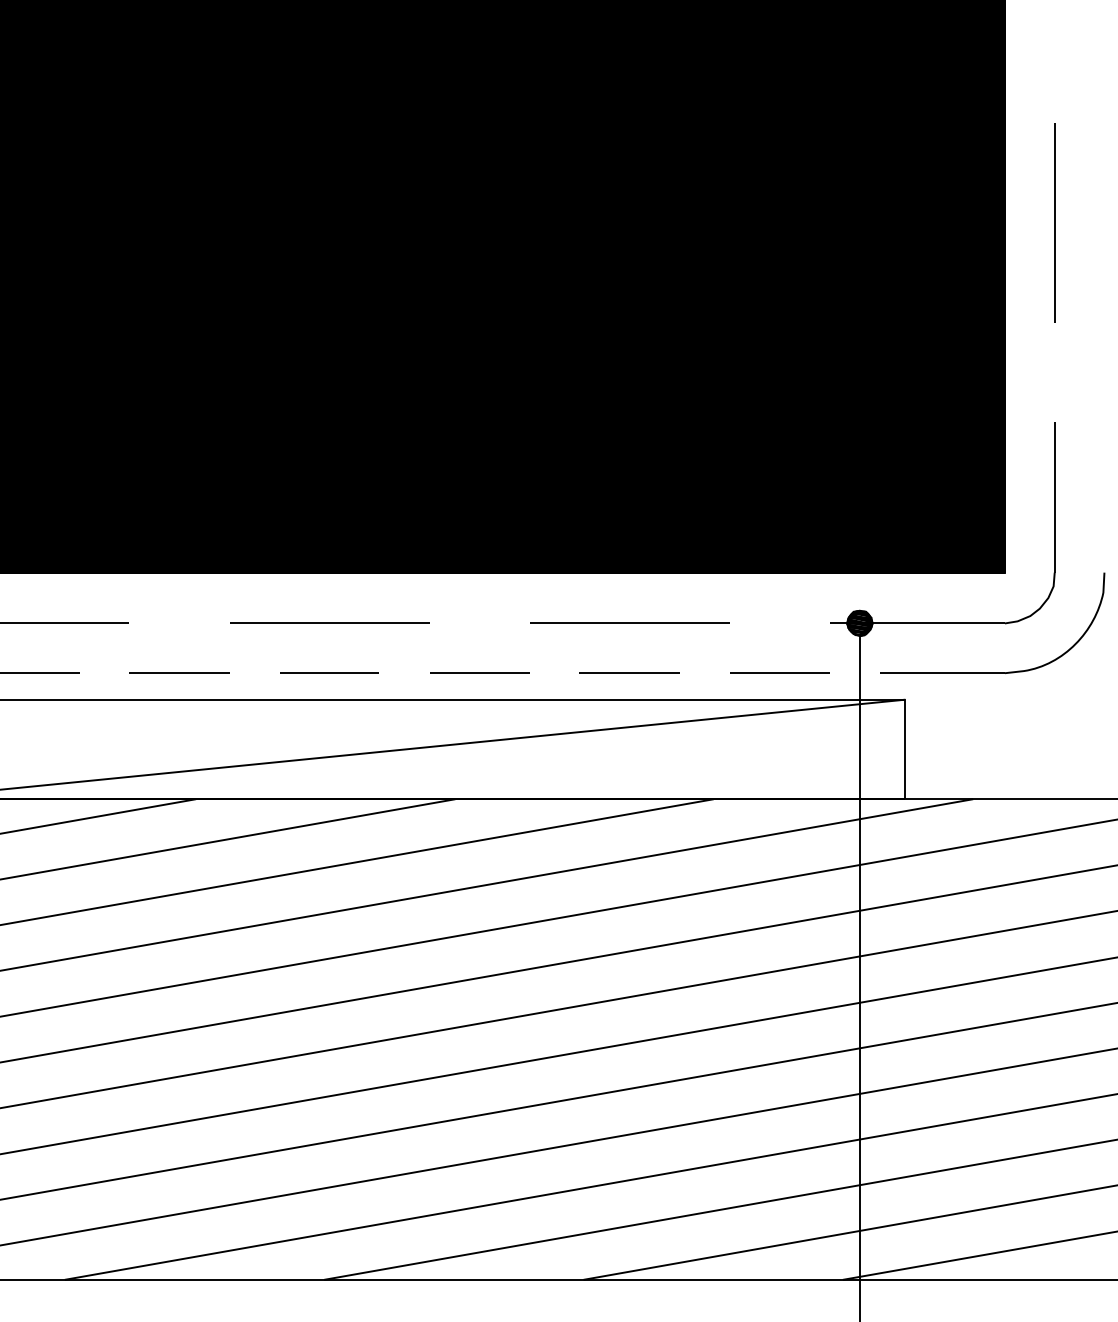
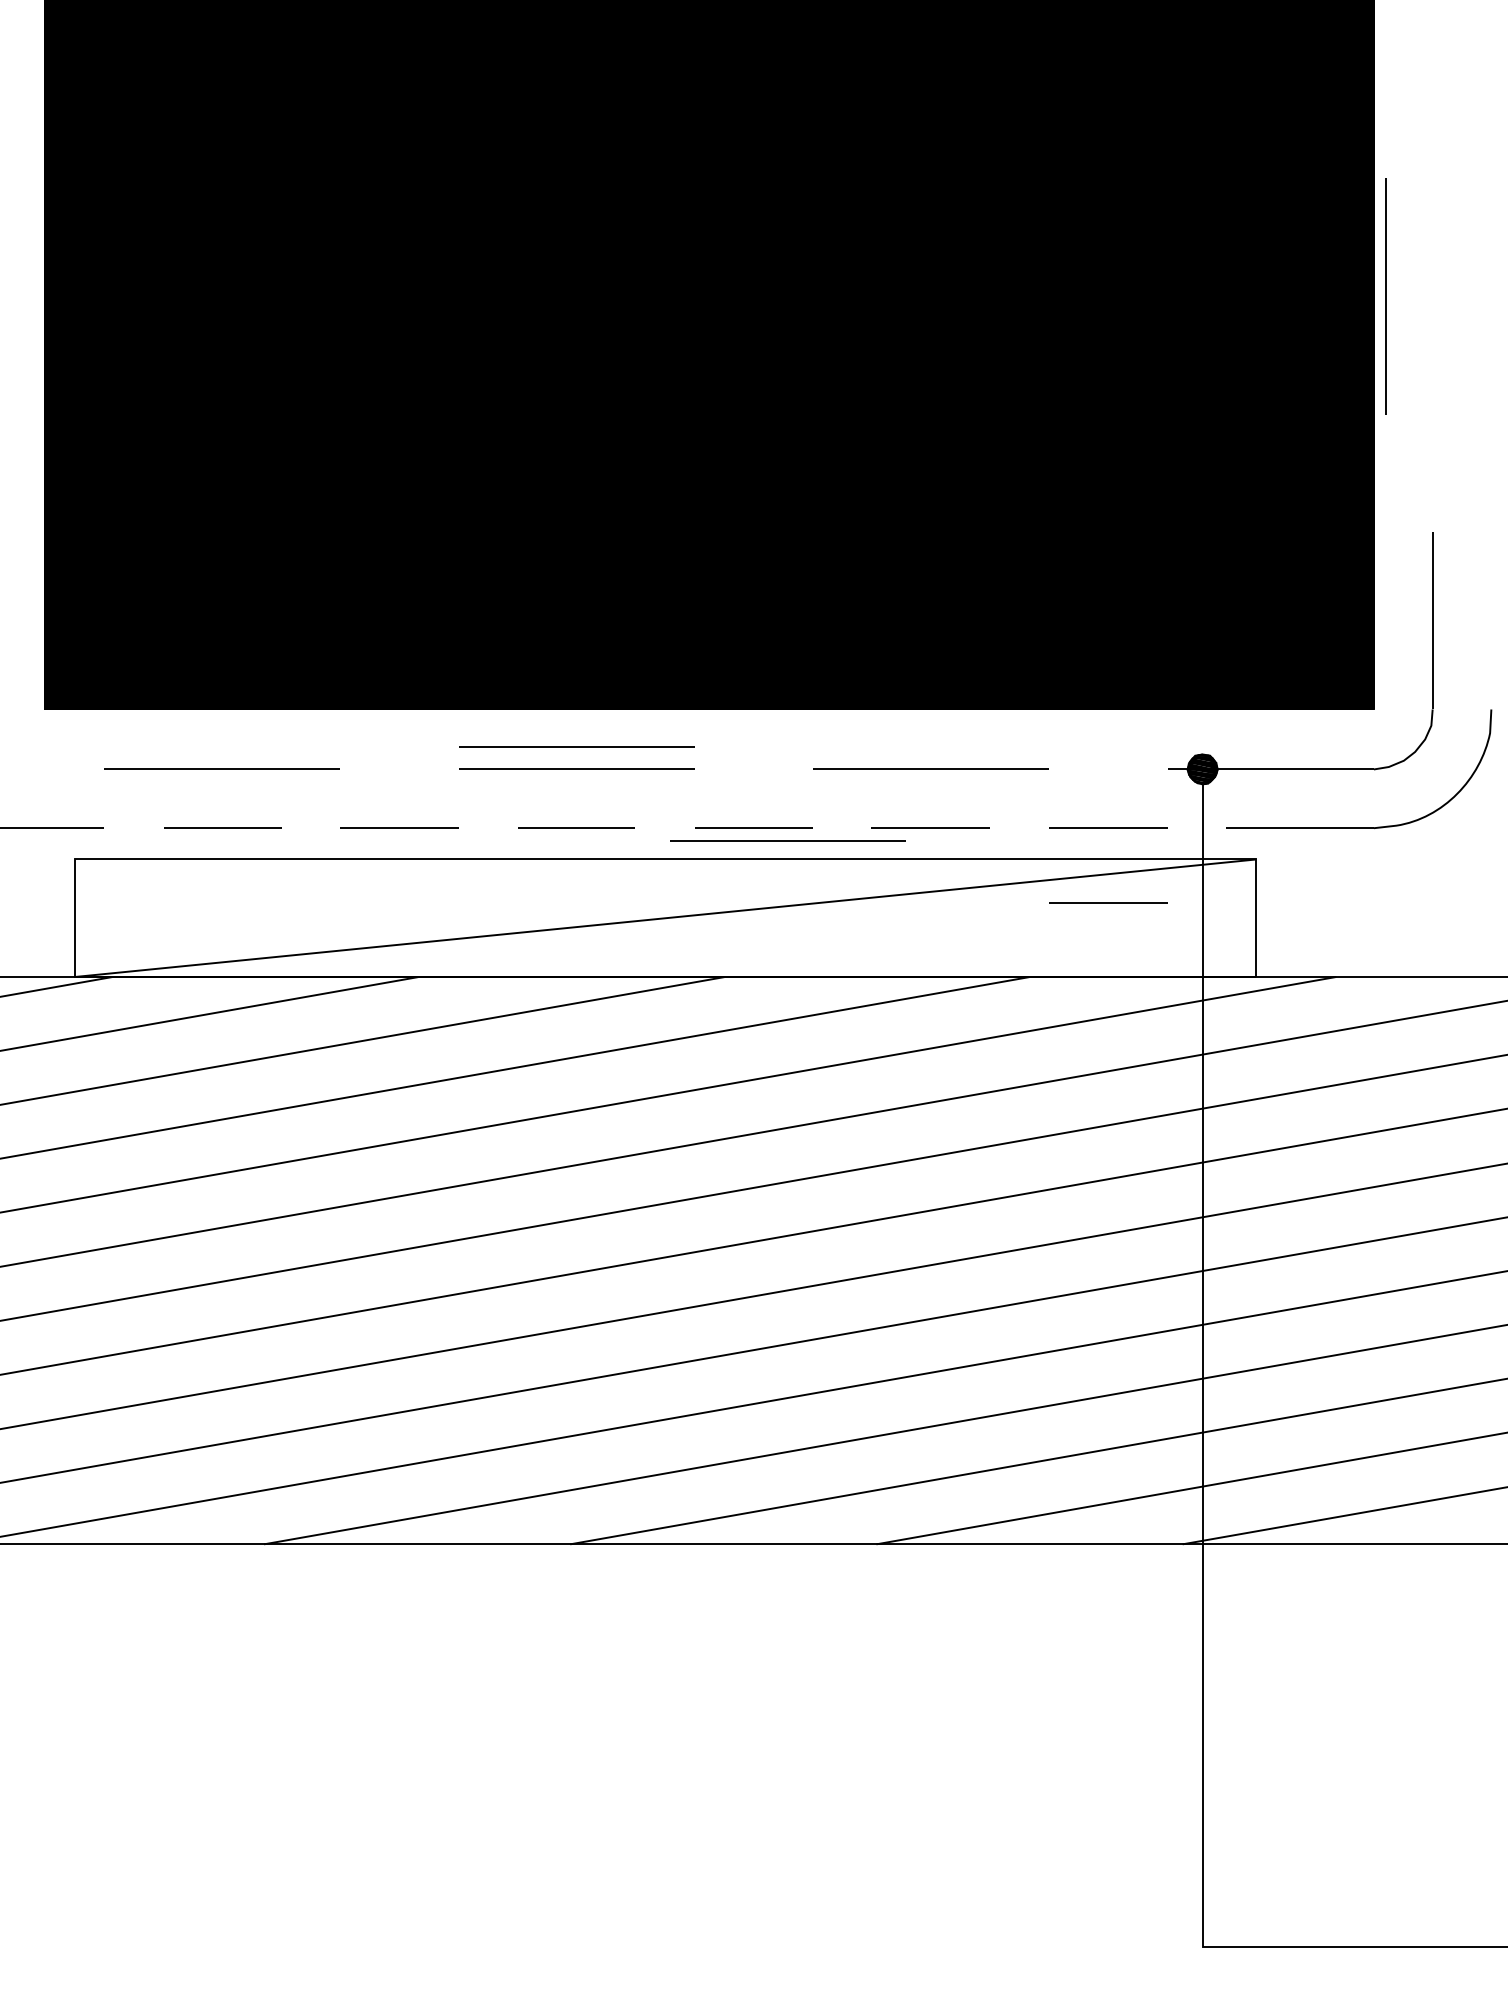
line: (1054, 222) -> (1385, 296), moved
line: (329, 603) -> (576, 746), added
line: (508, 683) -> (787, 840), added
line: (780, 736) -> (1108, 902), added

